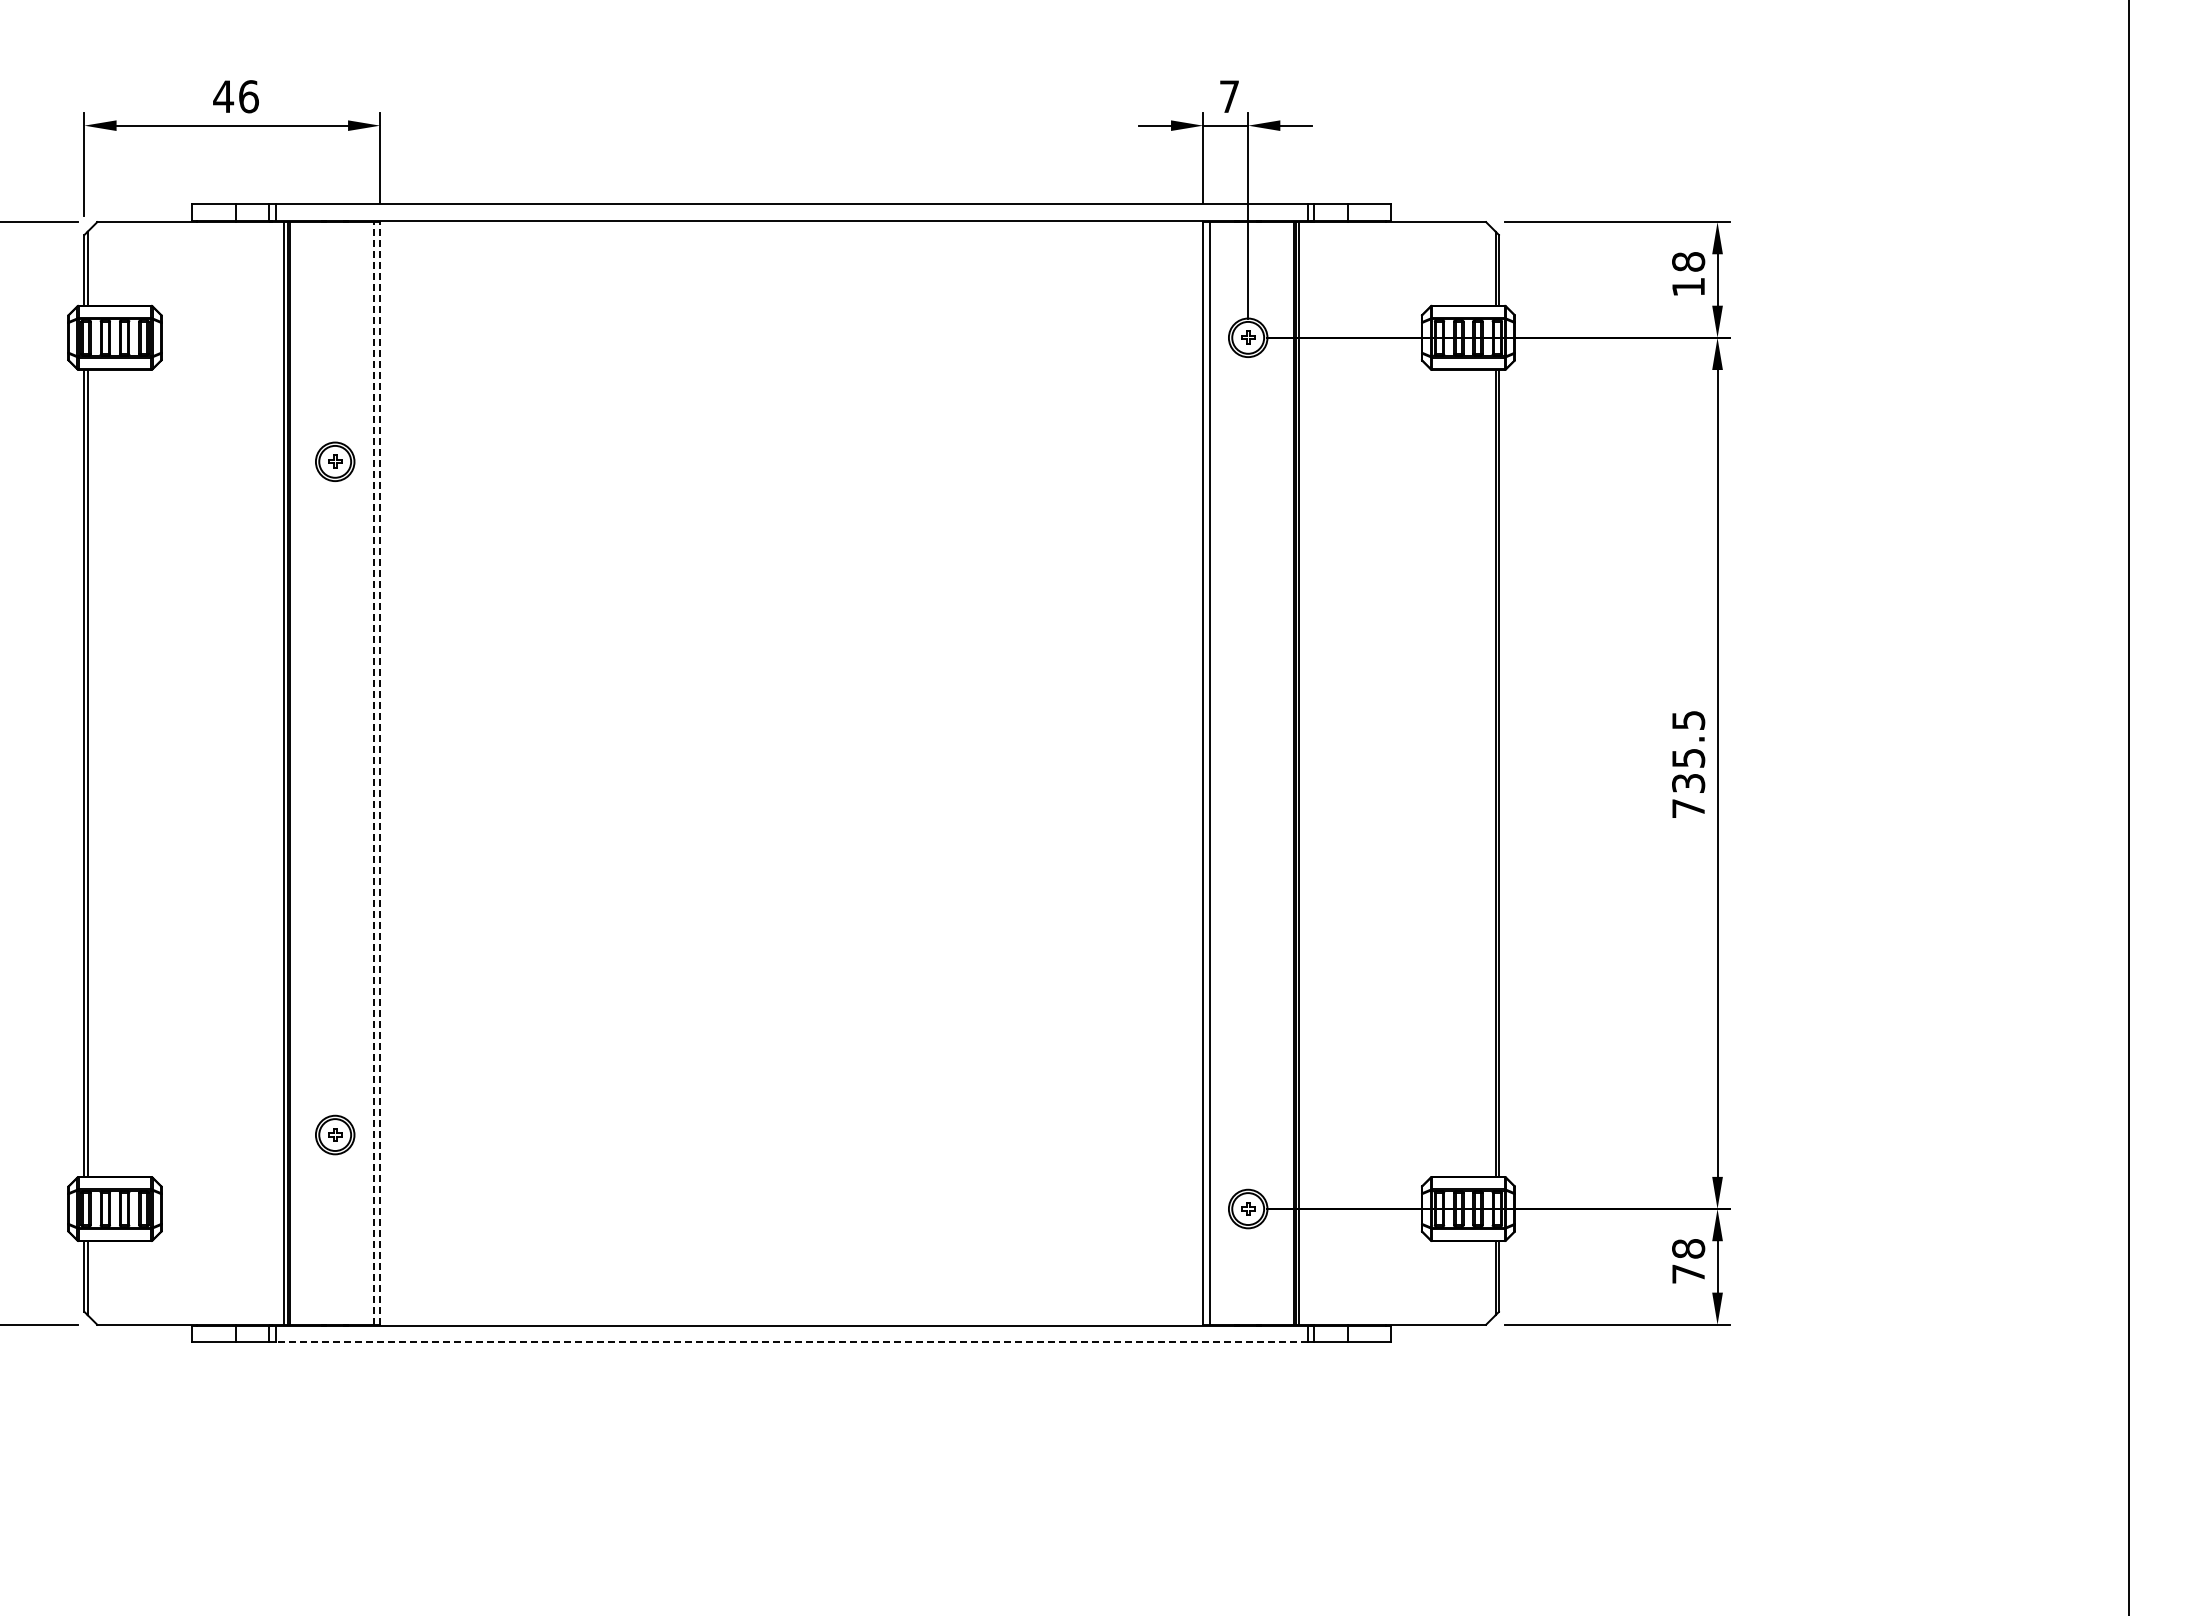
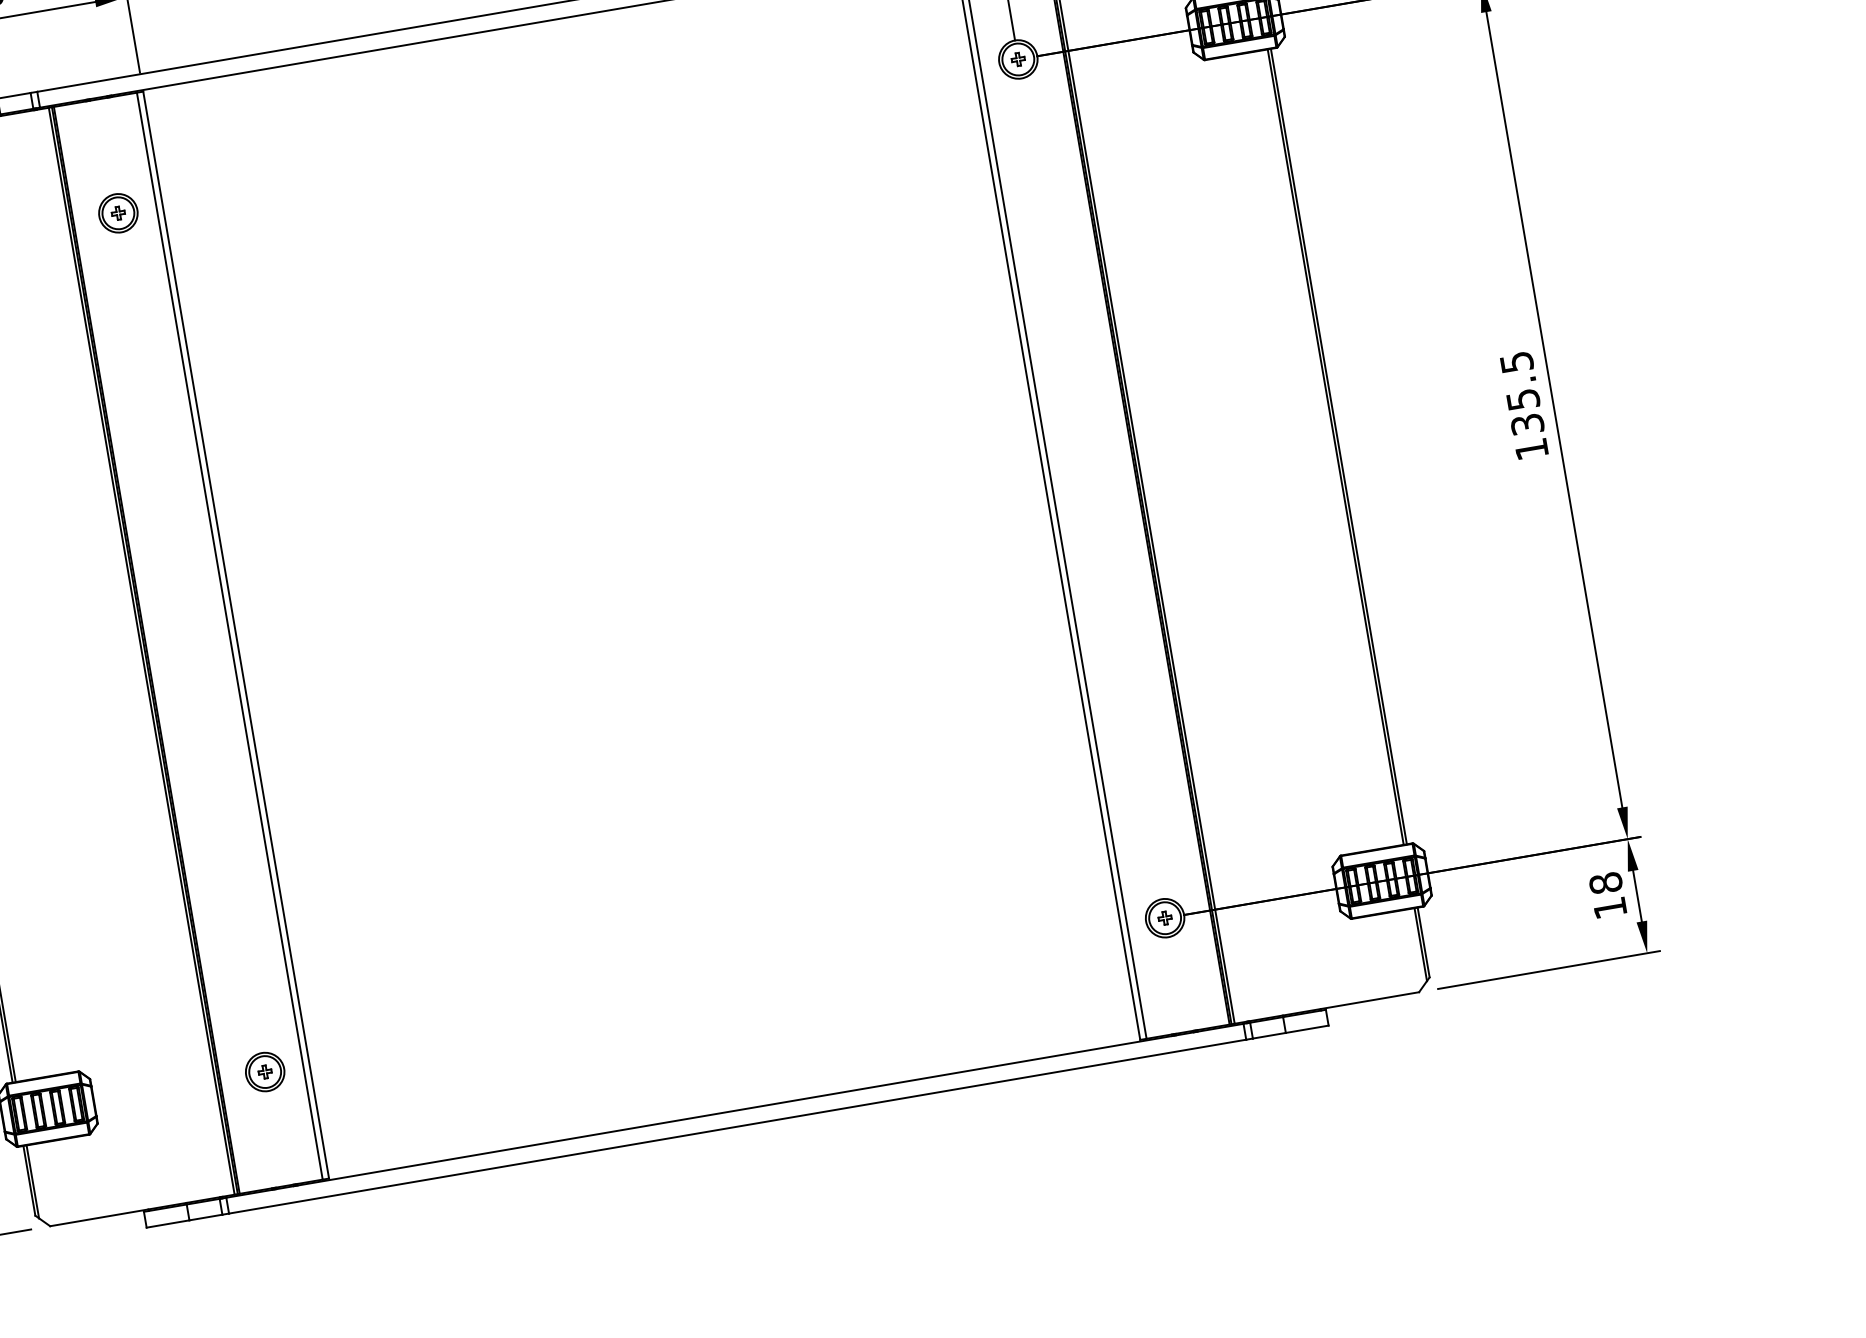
part: (335, 461) -> (118, 212), moved
line: (373, 772) -> (229, 635), dashed -> solid
line: (380, 772) -> (236, 634), dashed -> solid
text: (1688, 808) -> (1531, 449), 735.5 -> 135.5
part: (335, 1134) -> (265, 1071), moved
text: (1688, 1273) -> (1609, 907), 78 -> 18
line: (791, 1342) -> (737, 1126), dashed -> solid

